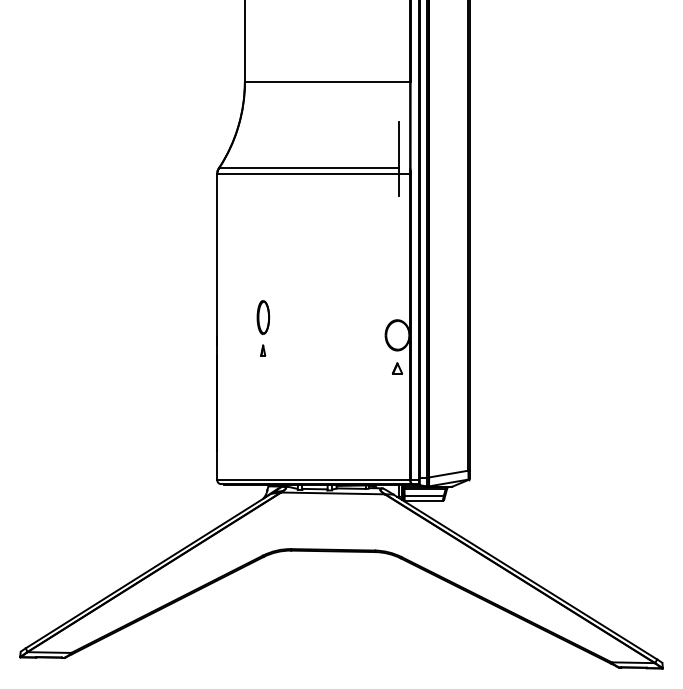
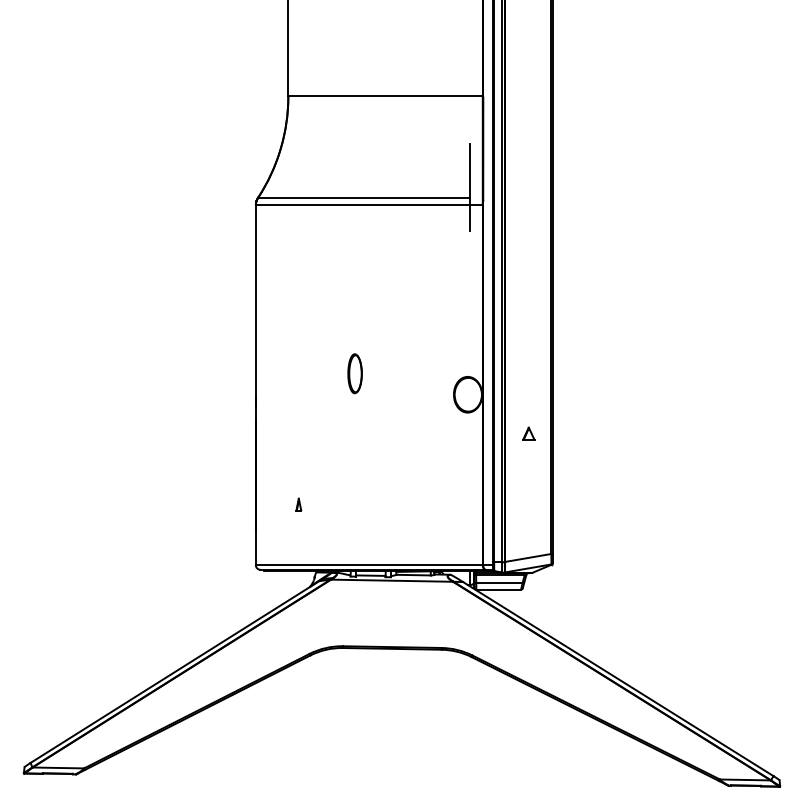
part: (262, 317) -> (354, 373), moved
part: (262, 350) -> (298, 504), moved
part: (397, 368) -> (528, 433), moved

